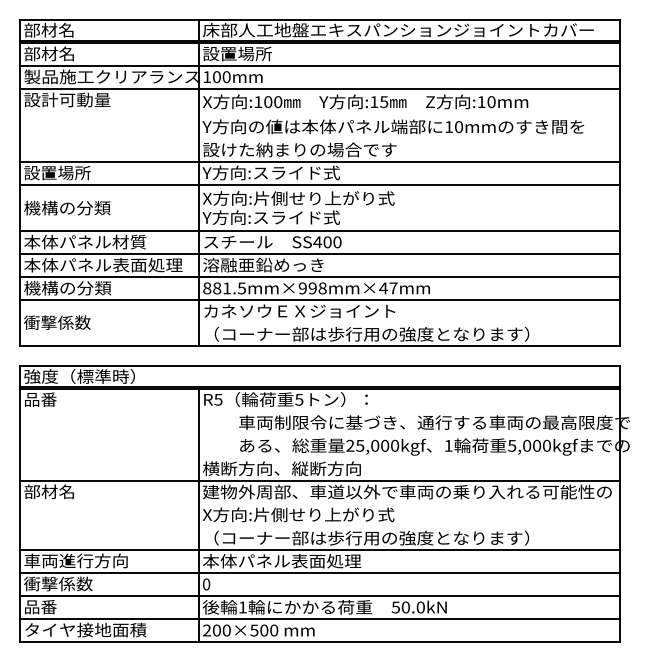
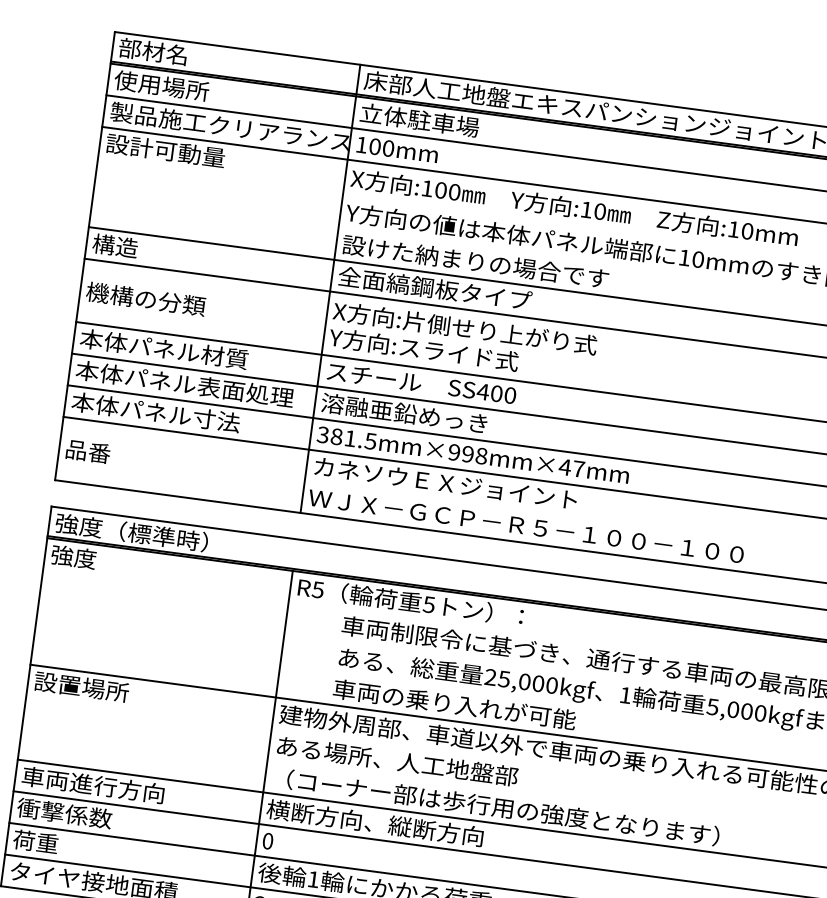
text: (58, 53) -> (162, 85), 部材名 -> 使用場所
text: (246, 53) -> (420, 119), 設置場所 -> 立体駐車場
text: (384, 101) -> (600, 210), :15 -> :10
text: (57, 172) -> (138, 248), 設置場所 -> 構造
text: (272, 172) -> (433, 287), Y方向:スライド式 -> 全面縞鋼板タイプ
text: (85, 287) -> (156, 411), 機構の分類 -> 本体パネル寸法
text: (207, 288) -> (323, 435), 881.5mm×998mm×47mm -> 381.5mm×998mm×47mm
text: (57, 322) -> (111, 454), 衝撃係数 -> 品番
text: (366, 333) -> (533, 526), （コーナー部は歩行用の強度となります） -> ＷＪＸ－ＧＣＰ－Ｒ５－１００－１００
text: (40, 399) -> (73, 556), 品番 -> 強度
text: (309, 468) -> (430, 700), 横断方向、縦断方向 -> 車両の乗り入れが可能
text: (58, 491) -> (81, 686), 部材名 -> 設置場所
text: (298, 514) -> (407, 762), X方向:片側せり上がり式 -> ある場所、人工地盤部
text: (281, 560) -> (375, 822), 本体パネル表面処理 -> 横断方向、縦断方向
text: (40, 606) -> (36, 841), 品番 -> 荷重

